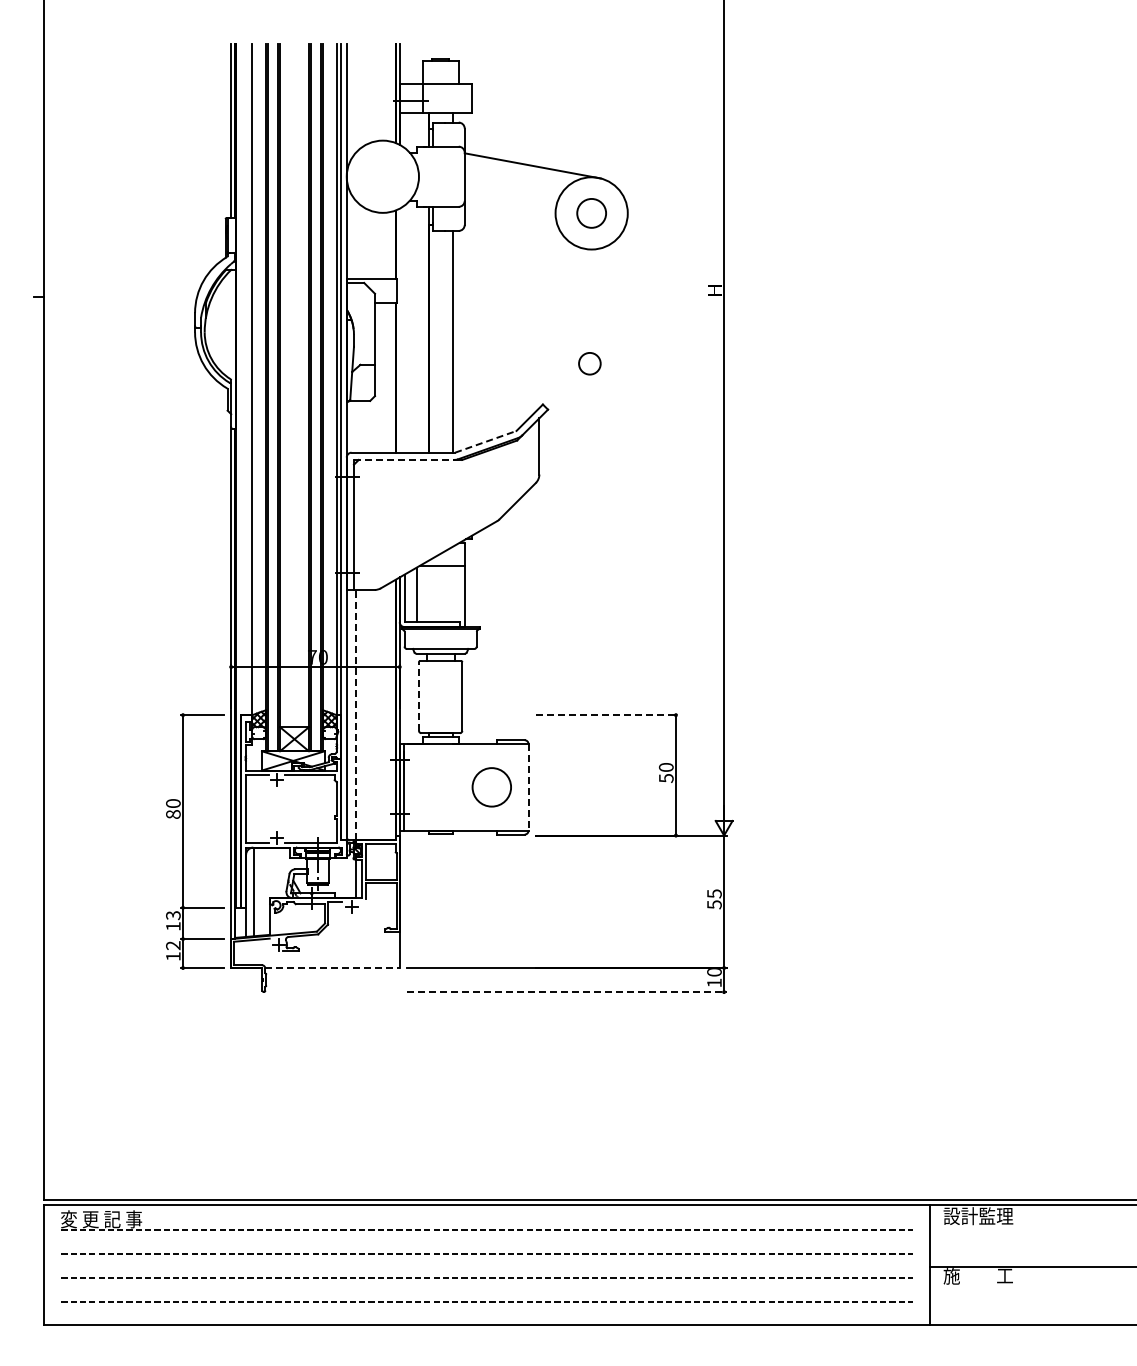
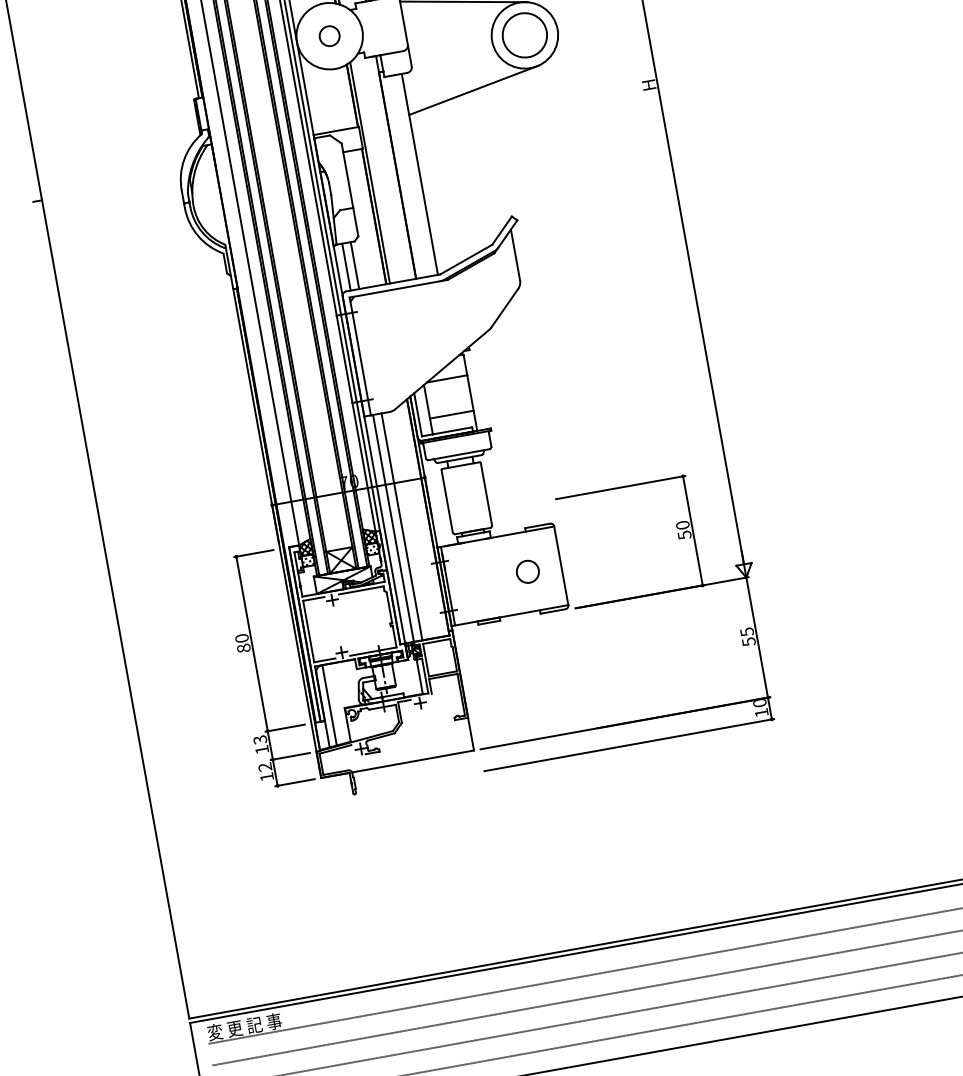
circle: (591, 213) -> (524, 35), size x1.67
line: (526, 262) -> (473, 90), added
line: (399, 330) -> (369, 172), added
circle: (589, 363) -> (329, 36), moved
line: (356, 426) -> (346, 266), added
line: (365, 426) -> (354, 265), added
line: (485, 441) -> (465, 259), dashed -> solid
line: (404, 459) -> (395, 288), dashed -> solid
line: (440, 604) -> (451, 414), added
line: (419, 696) -> (447, 501), dashed -> solid
line: (356, 714) -> (393, 527), dashed -> solid
line: (365, 714) -> (401, 526), added
line: (607, 715) -> (621, 487), dashed -> solid
circle: (491, 787) -> (527, 571), size x0.62
line: (528, 787) -> (561, 565), dashed -> solid
line: (333, 968) -> (414, 761), dashed -> solid
line: (566, 992) -> (629, 745), dashed -> solid

